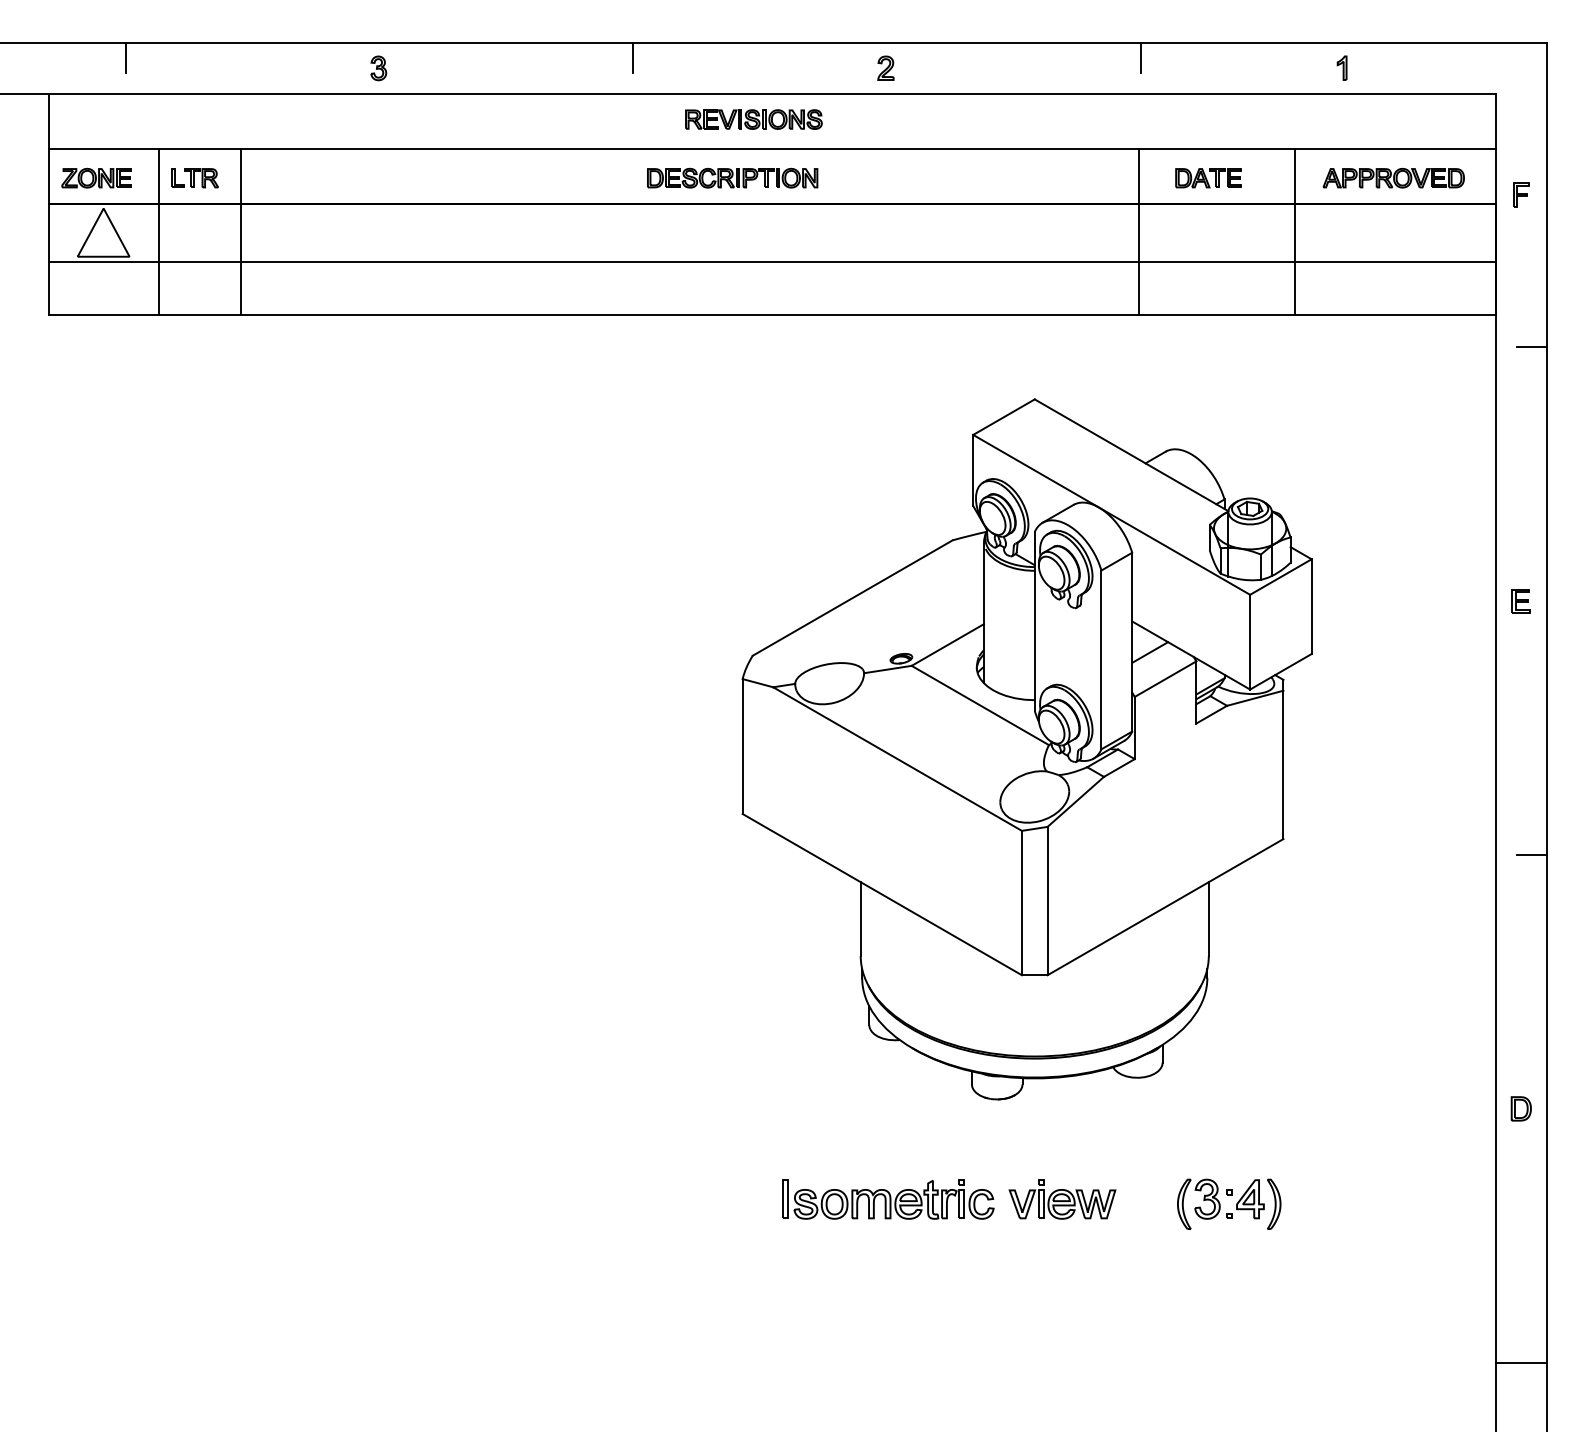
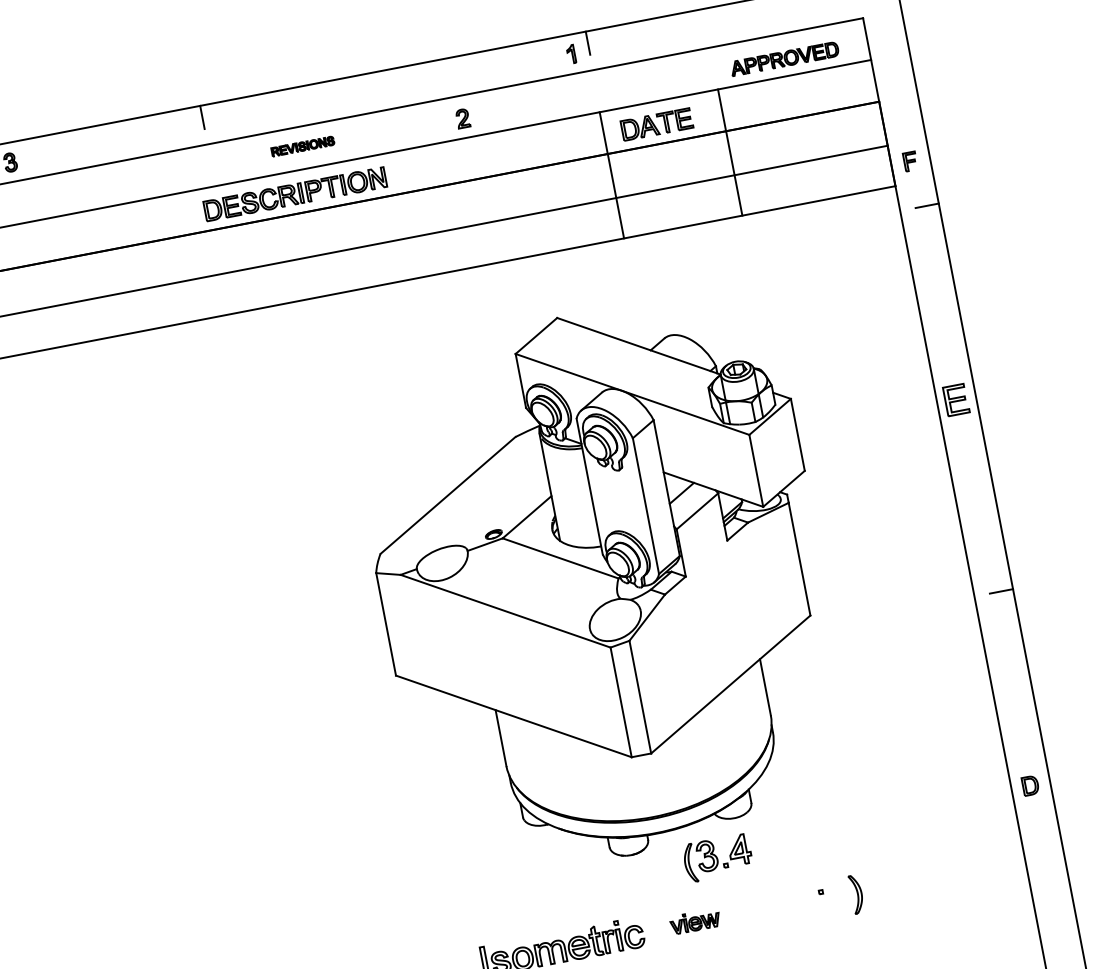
part: (885, 67) -> (462, 118), moved
part: (1341, 67) -> (570, 53), moved
part: (753, 119) -> (302, 146), size x0.6
part: (732, 177) -> (295, 193), size x1.4
part: (1393, 177) -> (784, 58), moved
part: (1208, 178) -> (656, 124), size x1.4
part: (1521, 194) -> (910, 161), moved
part: (1520, 601) -> (955, 400), size x1.6
part: (1062, 1199) -> (695, 921), size x0.6
part: (1220, 1203) -> (717, 857), moved

